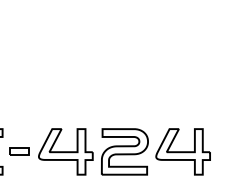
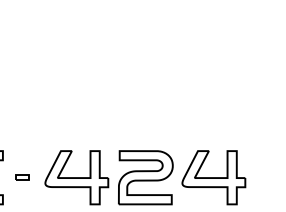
part: (19, 151) -> (22, 177), size x0.6

